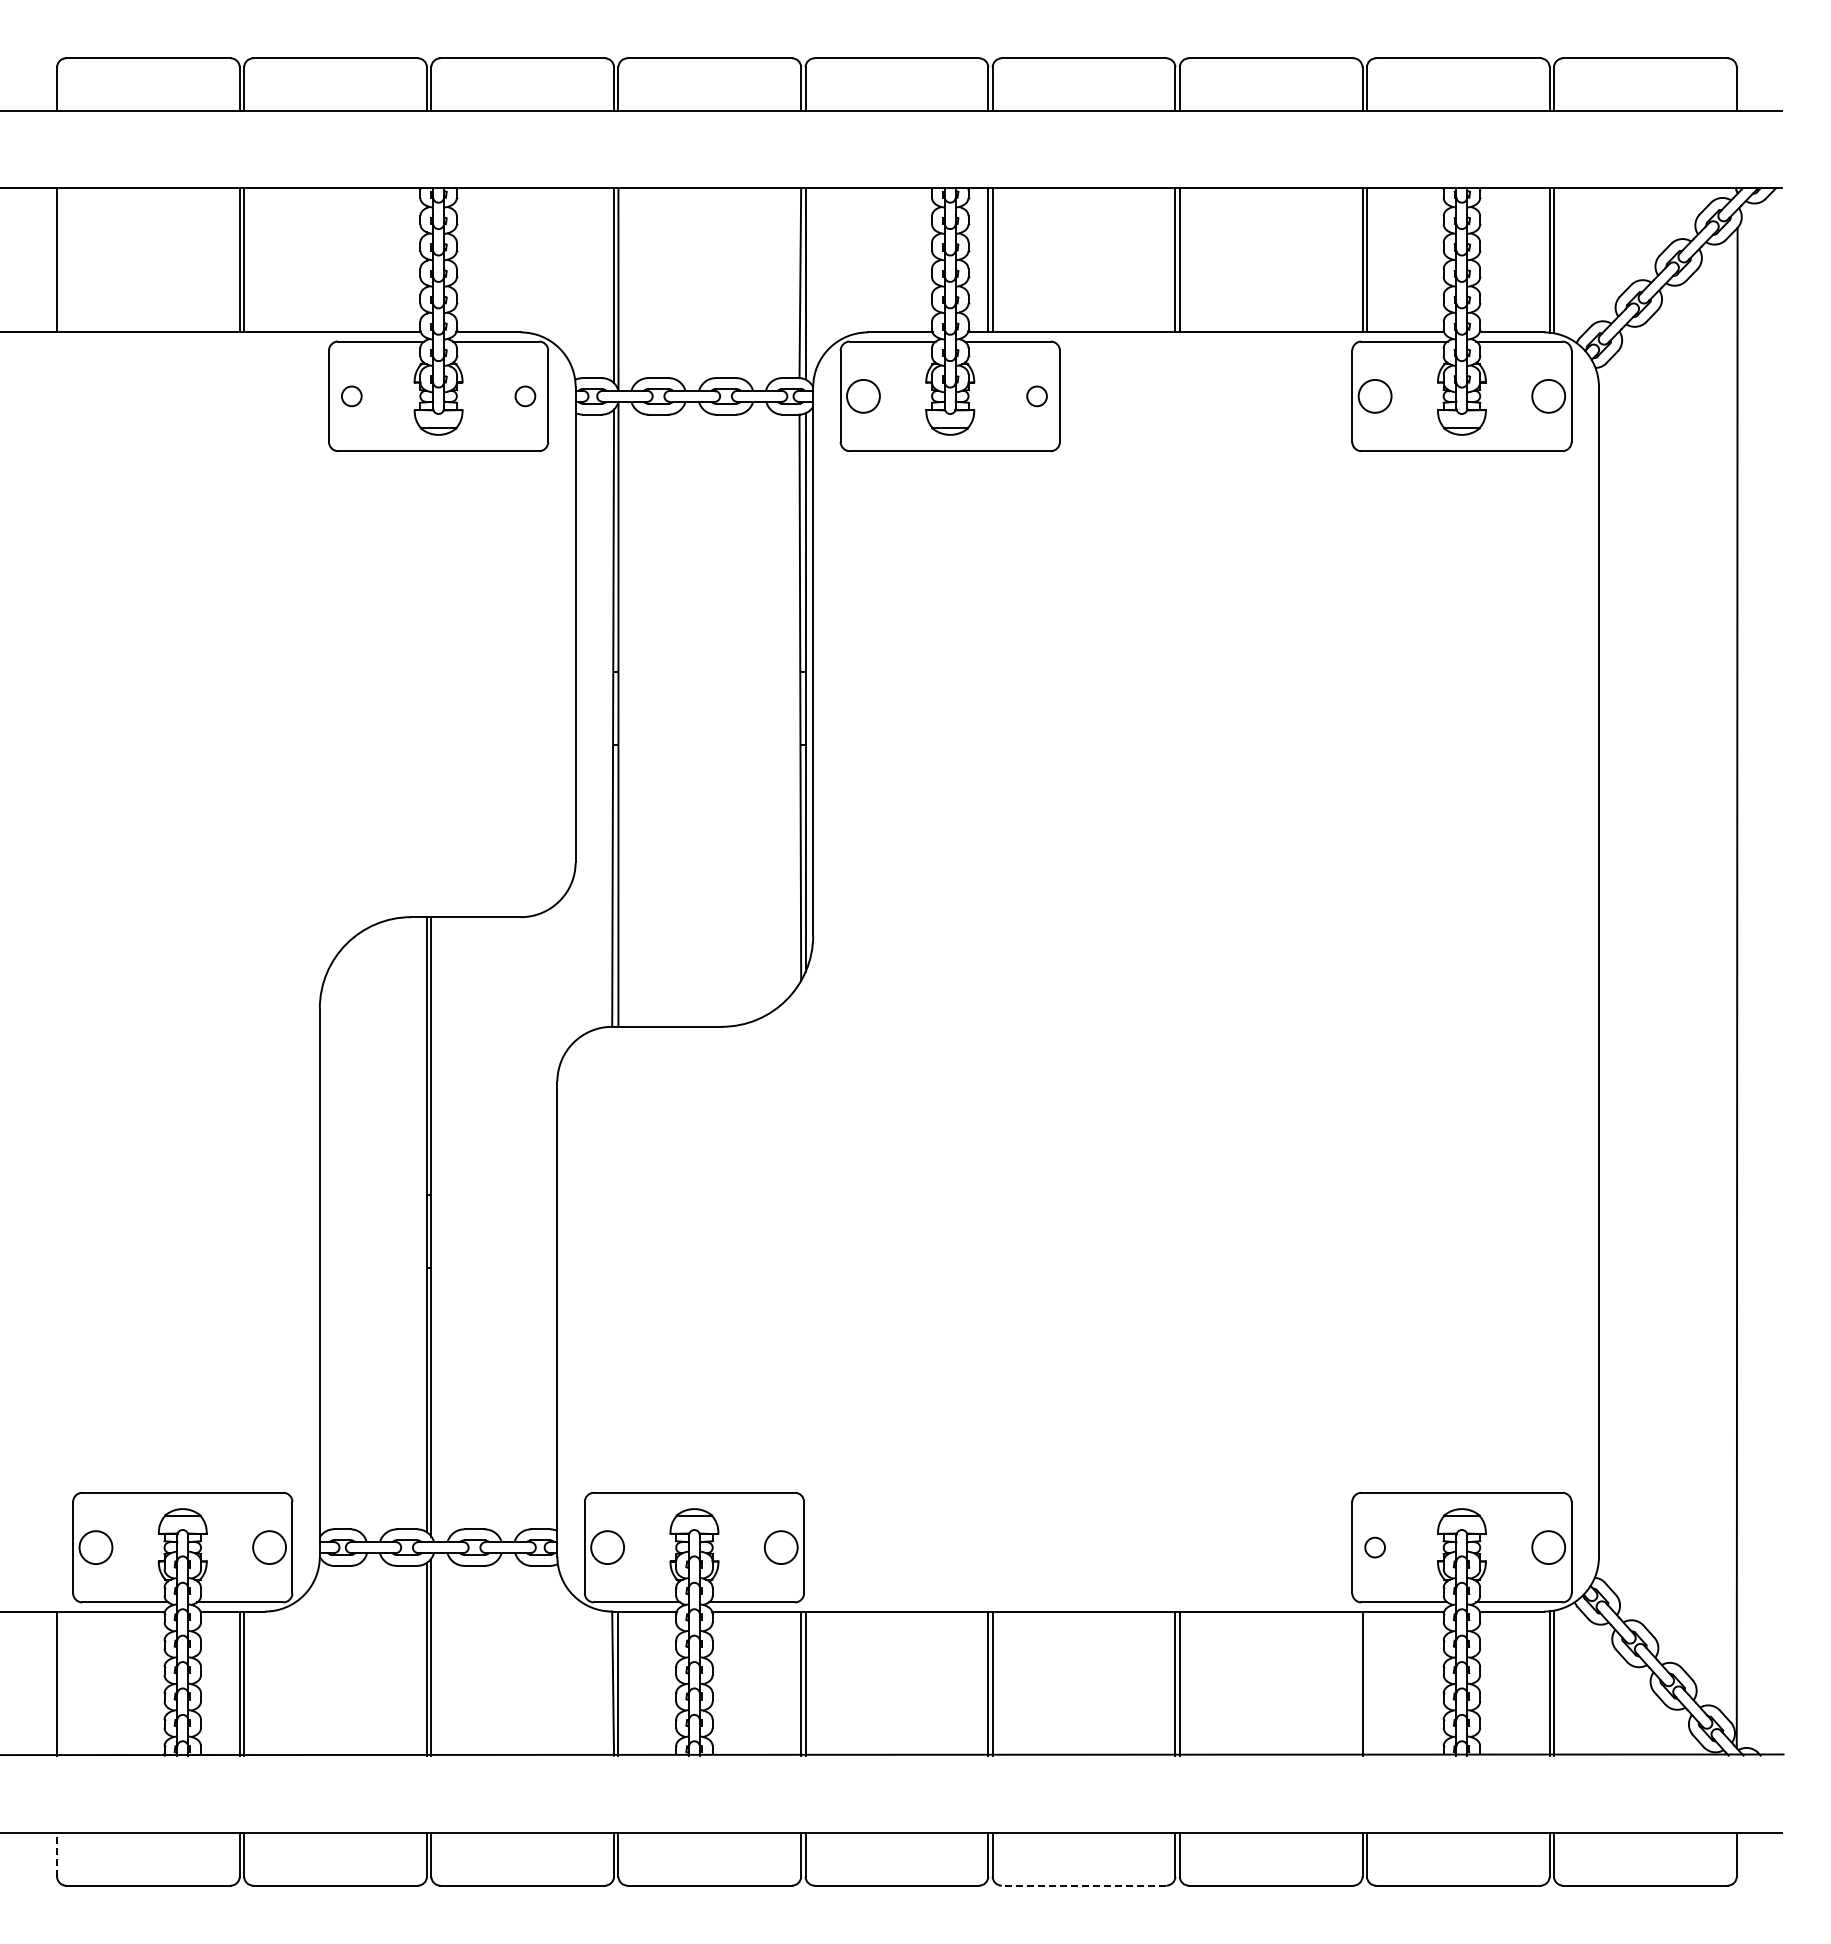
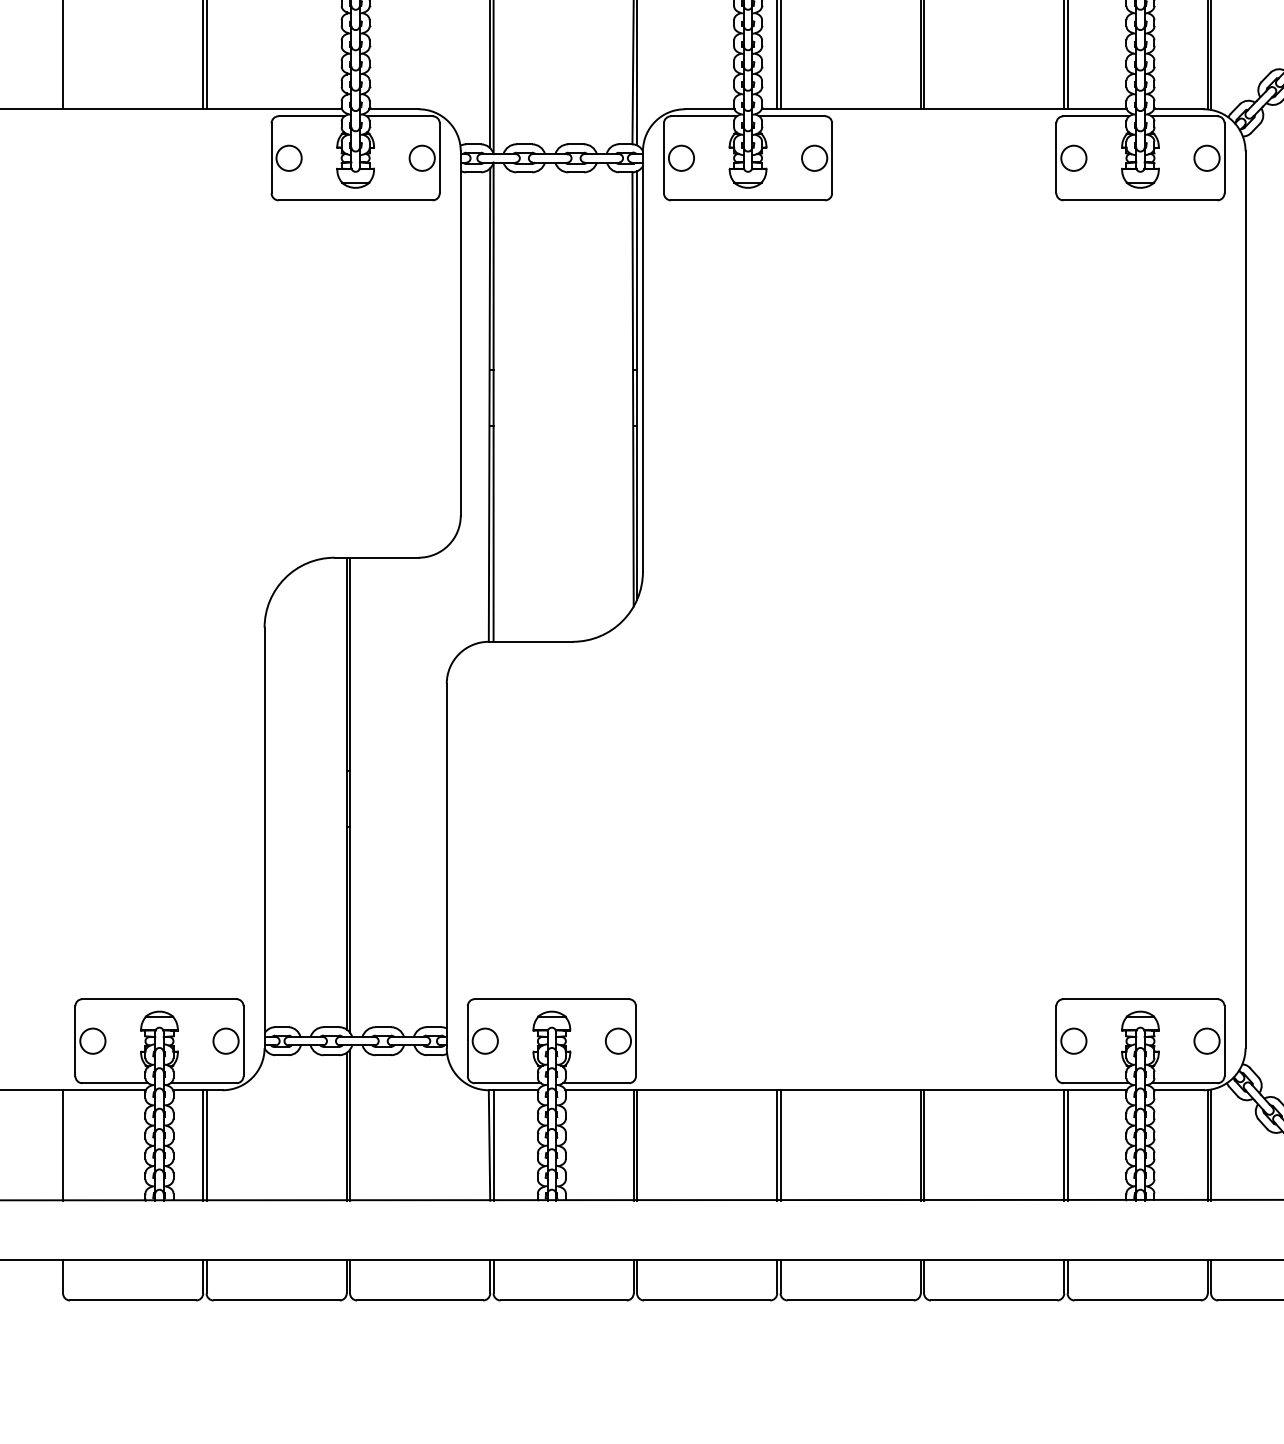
circle: (351, 395) -> (288, 157), size x1.67
circle: (524, 395) -> (421, 157), size x1.67
circle: (1036, 395) -> (814, 157), size x1.67
circle: (1374, 1547) -> (1073, 1041), size x1.67
line: (1366, 1683) -> (1067, 1145), added
line: (57, 1854) -> (63, 1276), dashed -> solid
line: (1083, 1885) -> (850, 1300), dashed -> solid

